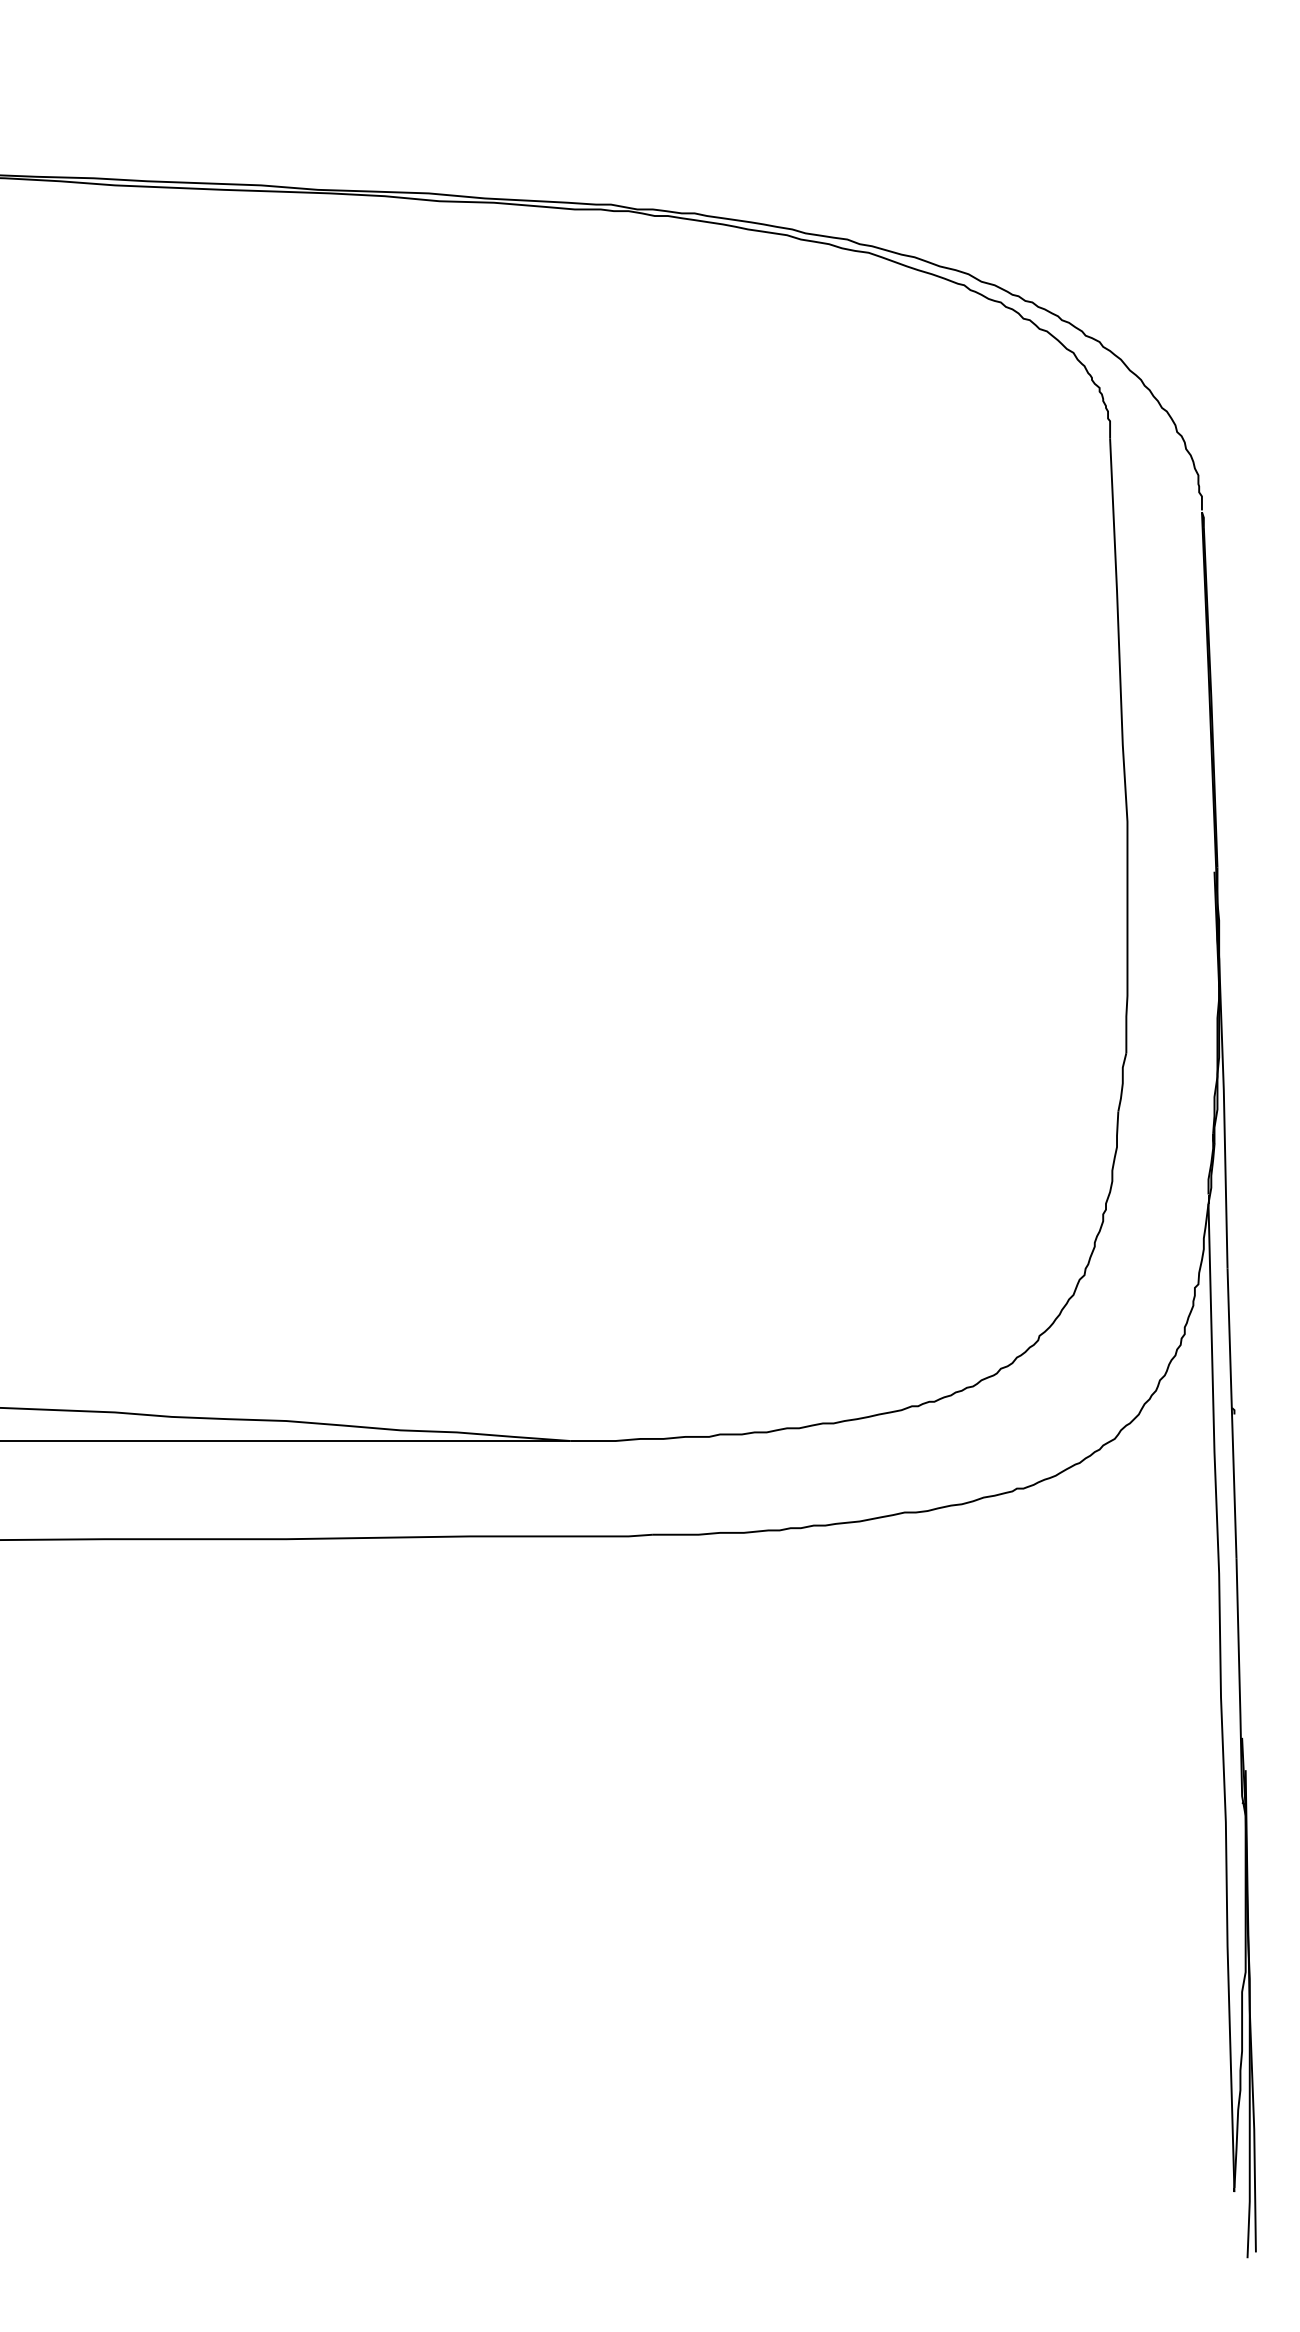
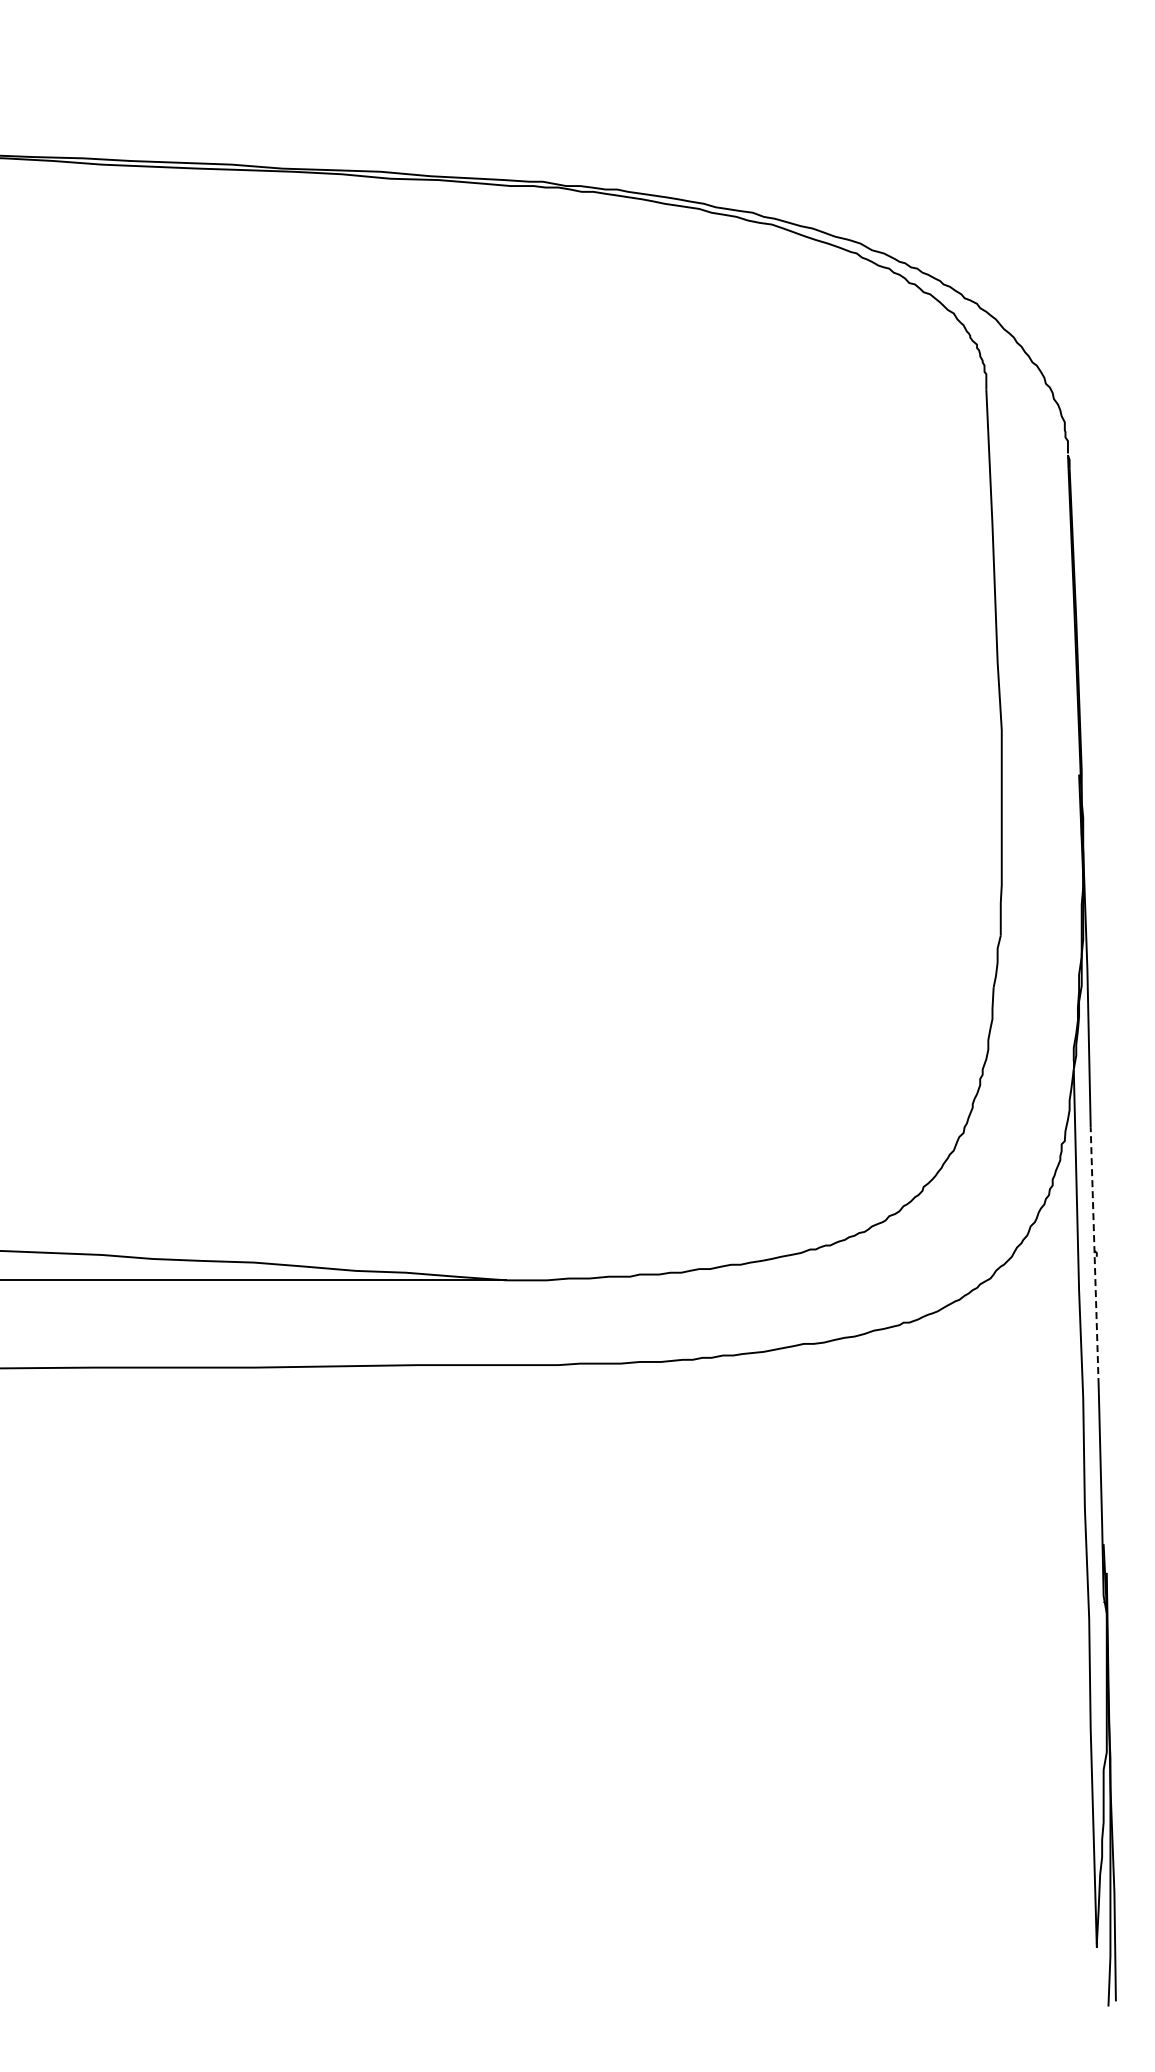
line: (1231, 1414) -> (1094, 1256), solid -> dashed

